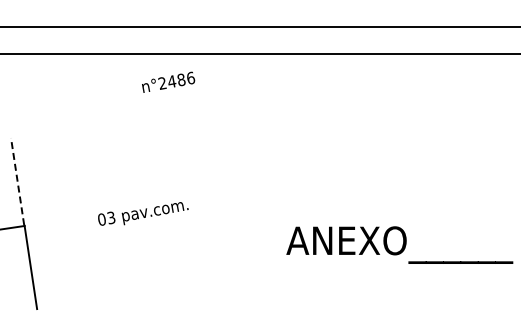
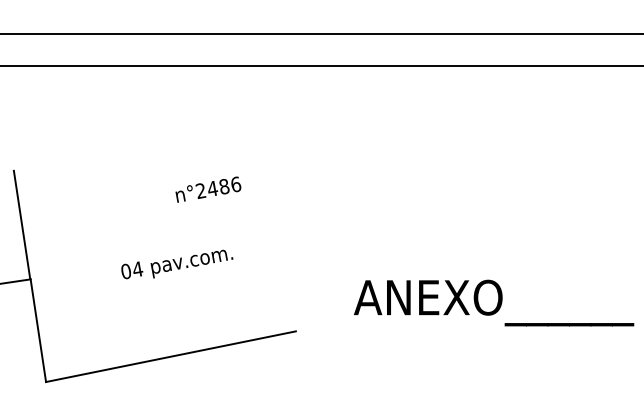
text: (168, 81) -> (208, 188), moved
line: (17, 181) -> (21, 224), dashed -> solid
text: (111, 217) -> (137, 268), 03 -> 04
line: (138, 288) -> (171, 356), added

